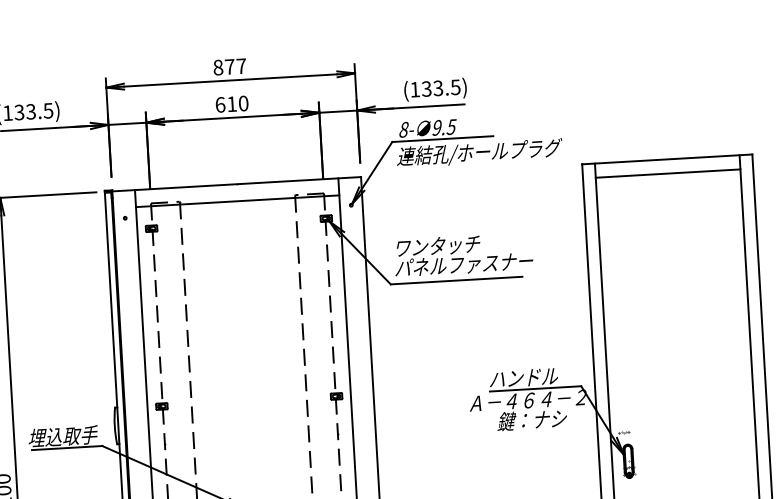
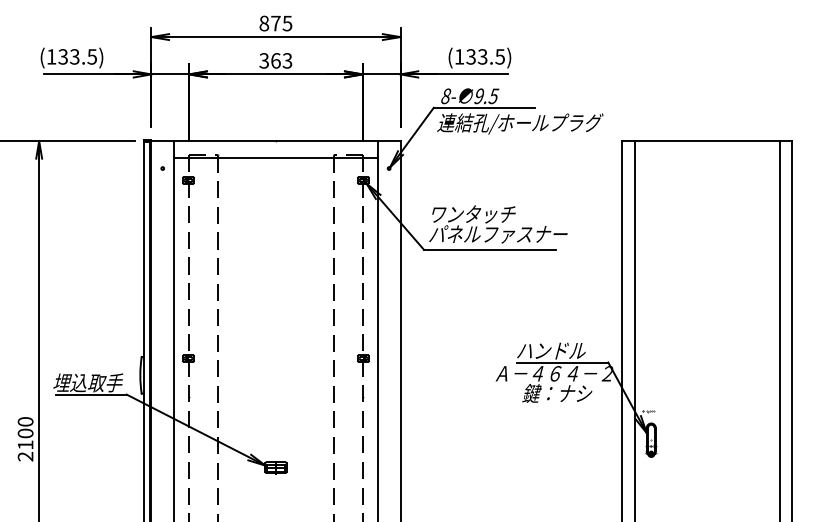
text: (241, 66) -> (287, 23), 877 -> 875
text: (231, 103) -> (275, 60), 610 -> 363
line: (667, 173) -> (706, 155), removed

